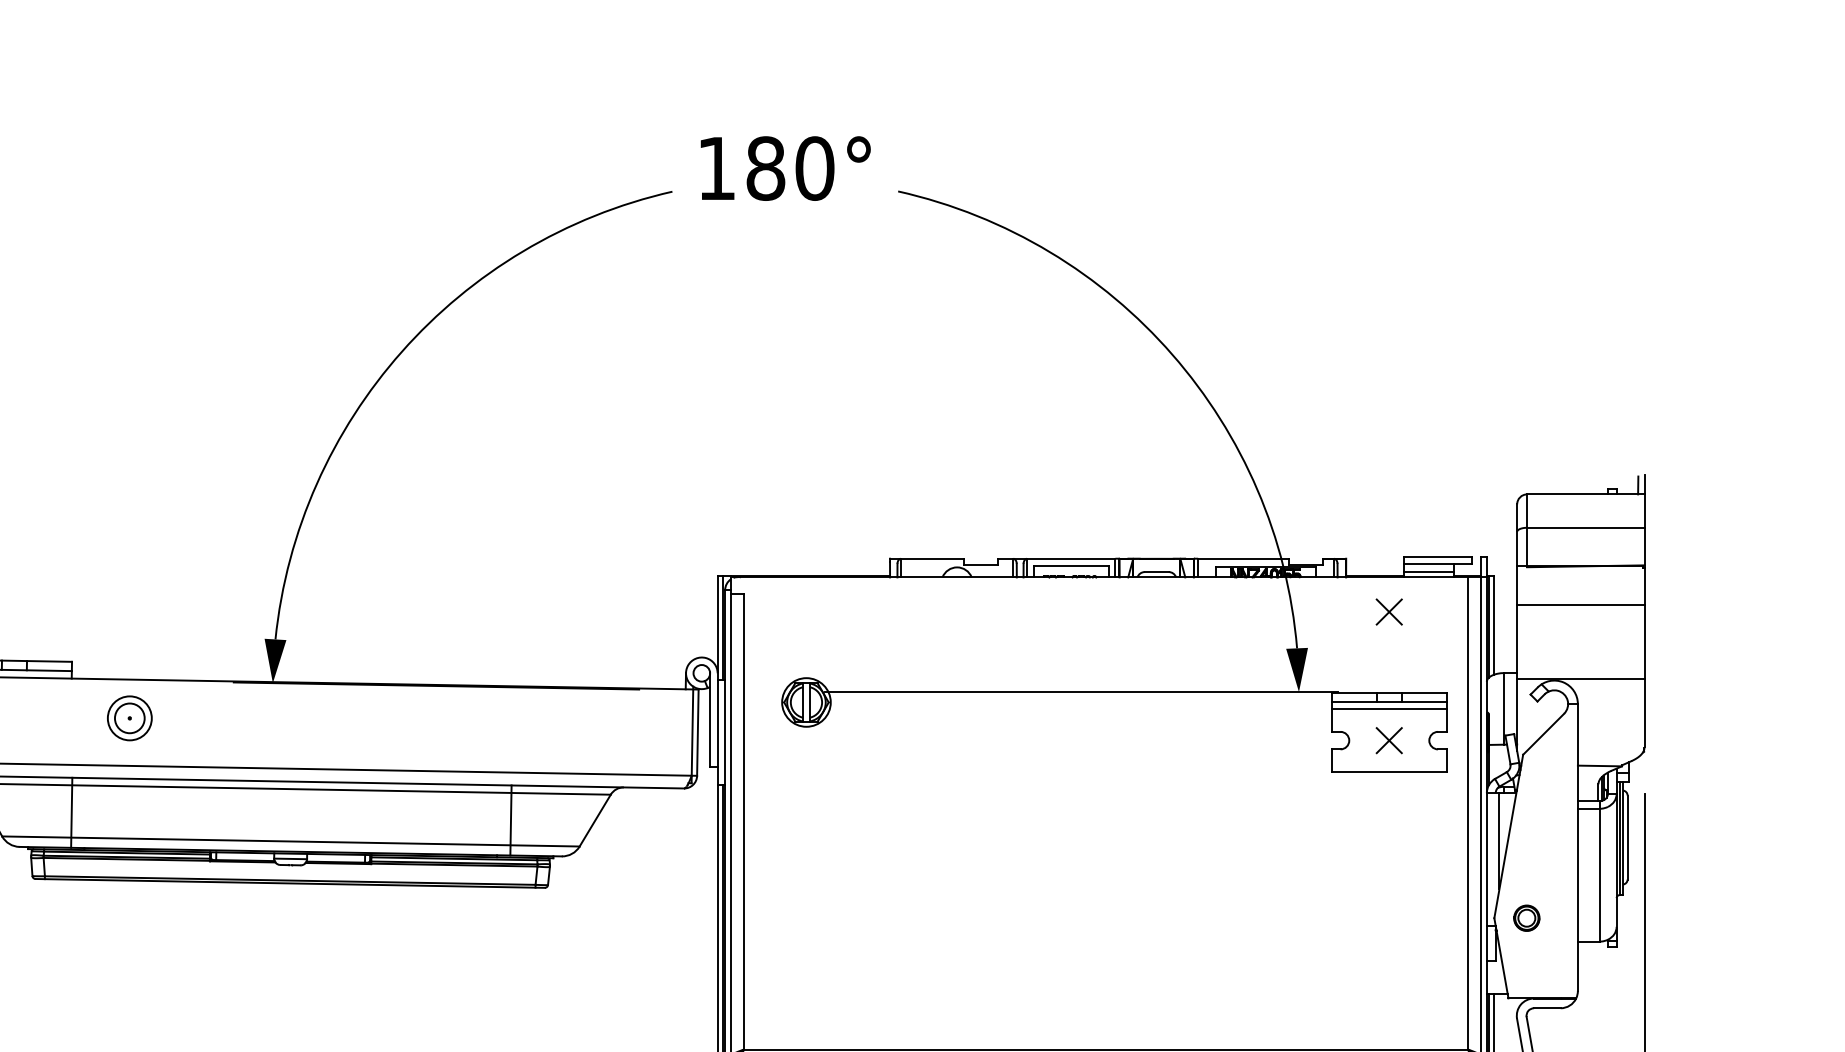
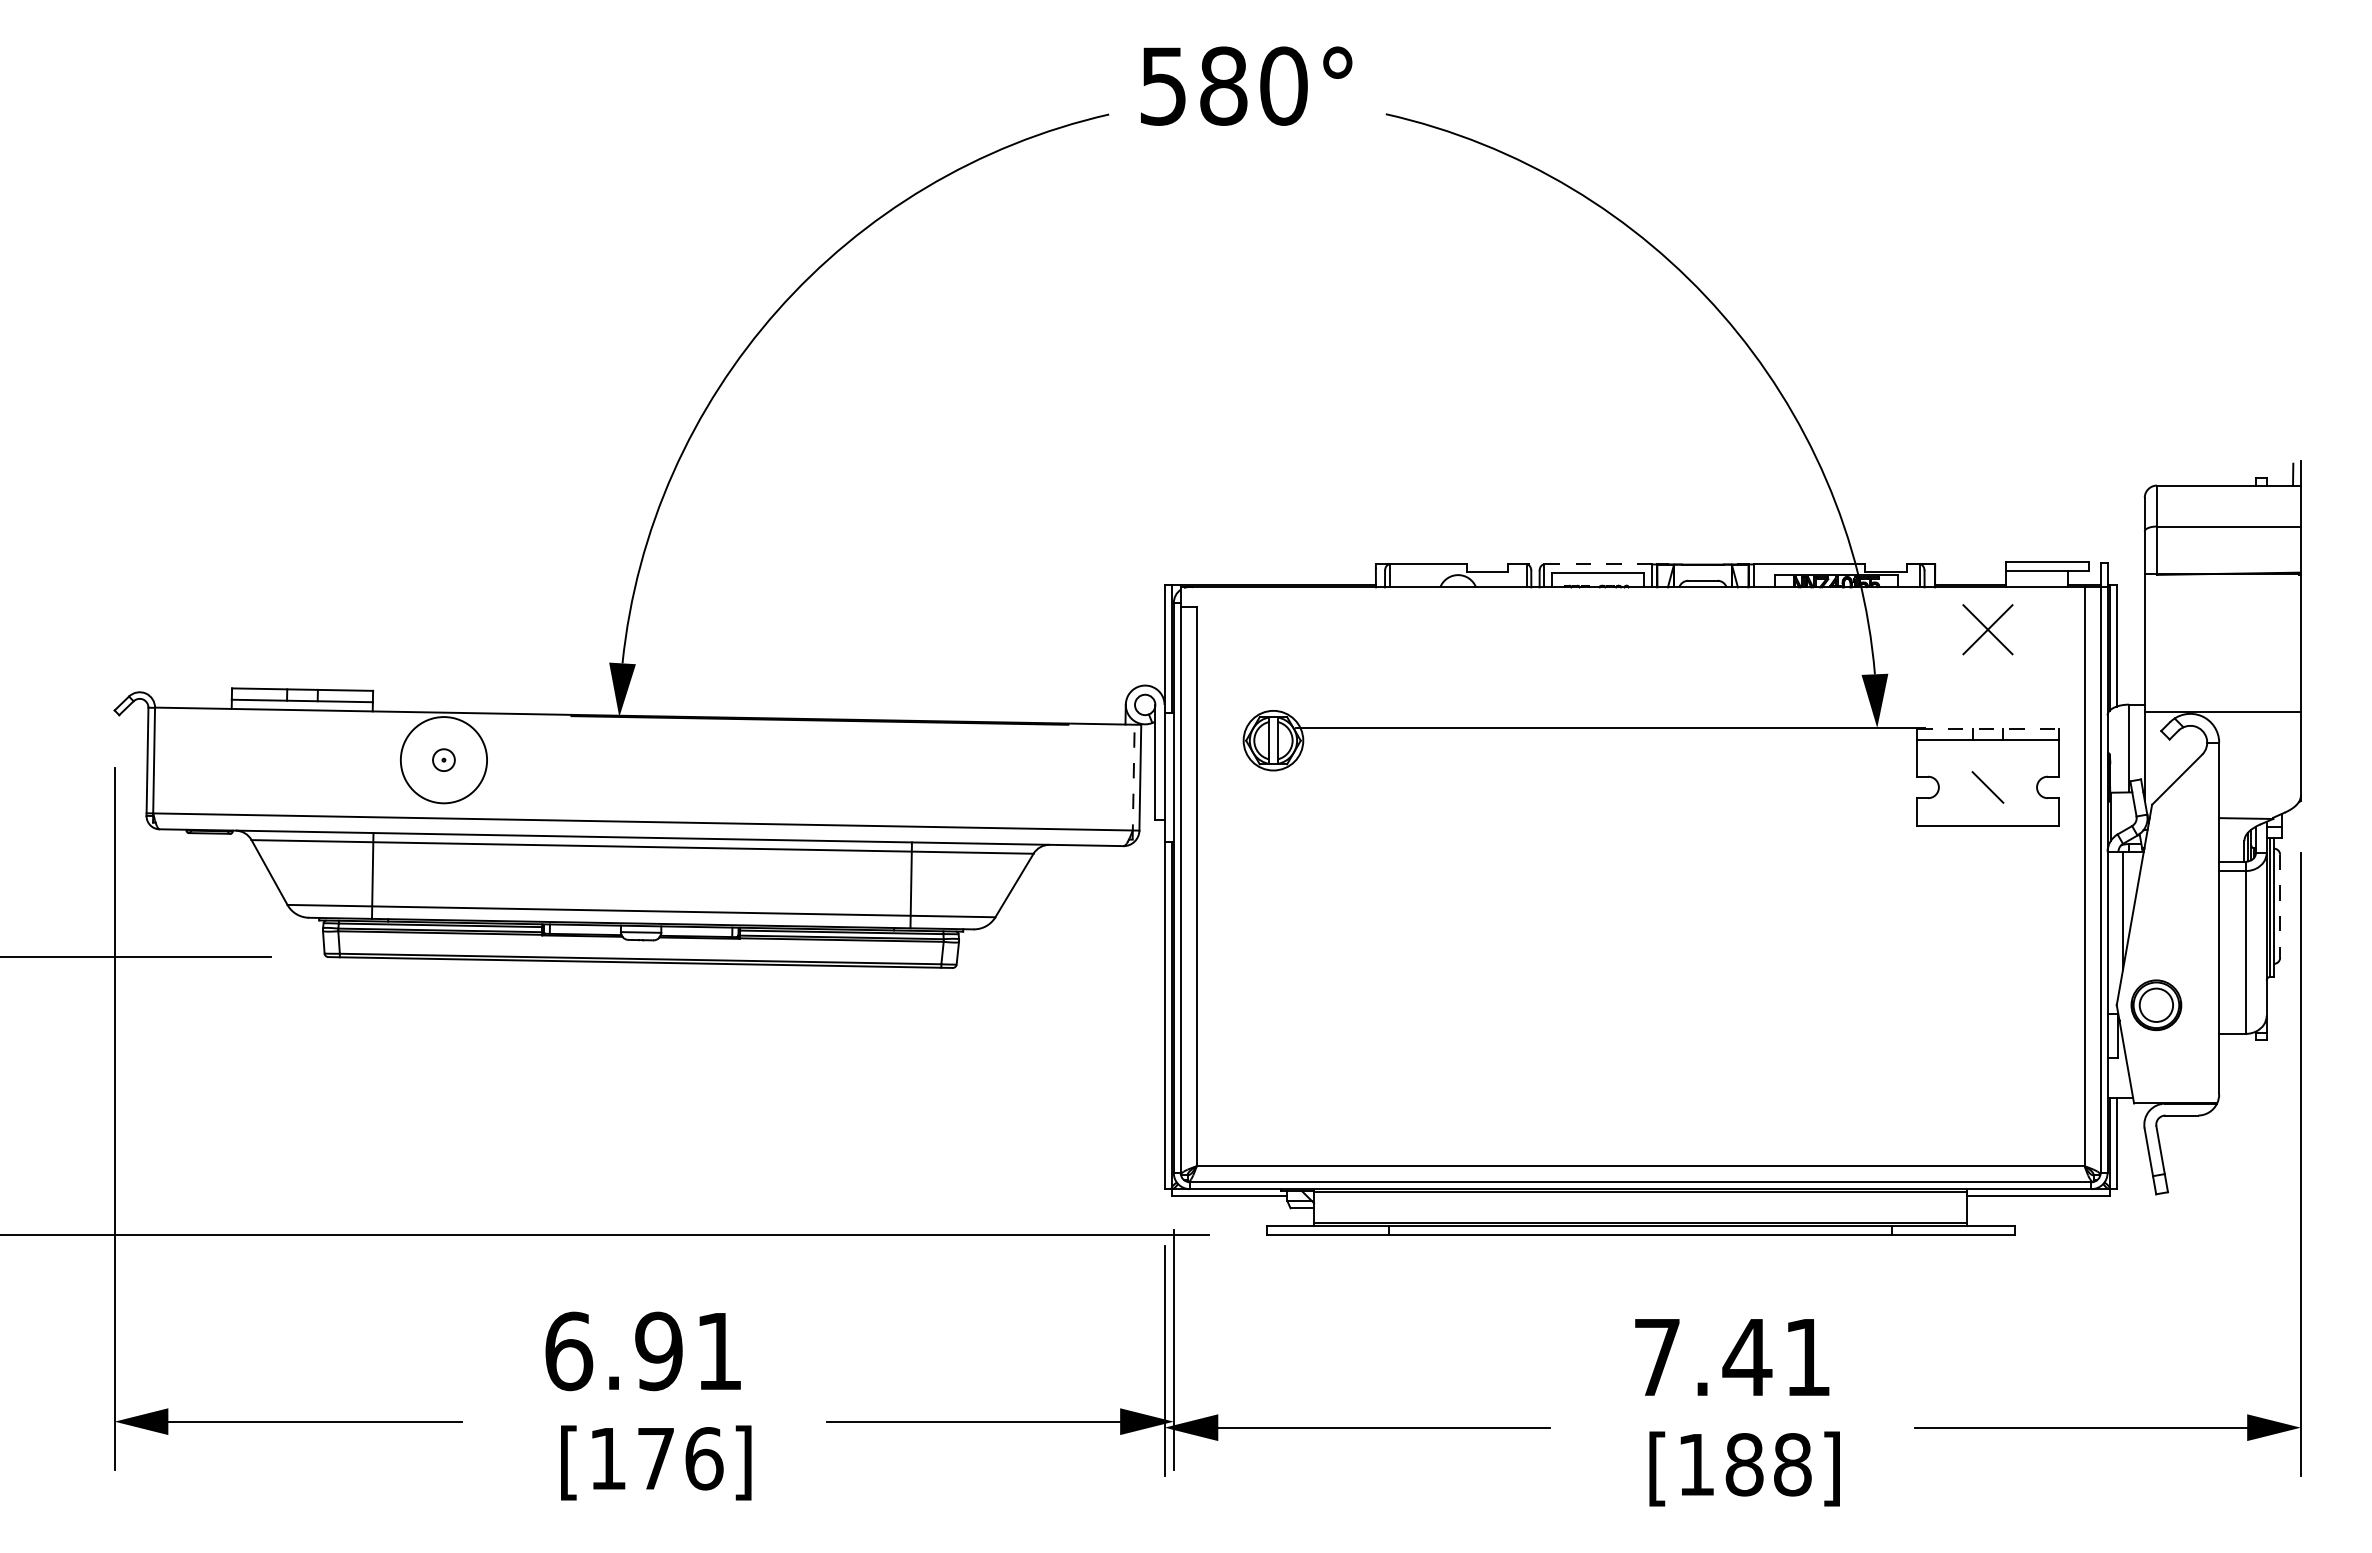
text: (716, 168) -> (1163, 86), 180° -> 580°
line: (1064, 558) -> (1589, 564), solid -> dashed
line: (1428, 571) -> (2036, 580), removed
line: (1580, 604) -> (2222, 620), removed
part: (1388, 611) -> (1987, 629), size x1.6
line: (1388, 692) -> (1987, 728), solid -> dashed
line: (1388, 709) -> (1987, 749), removed
circle: (129, 717) -> (443, 759), size x0.6
circle: (129, 718) -> (443, 760), size x1.6
line: (692, 734) -> (1133, 779), solid -> dashed
line: (1388, 740) -> (1987, 787), removed
line: (1627, 837) -> (2280, 906), solid -> dashed
part: (1526, 917) -> (2156, 1004), size x1.6

